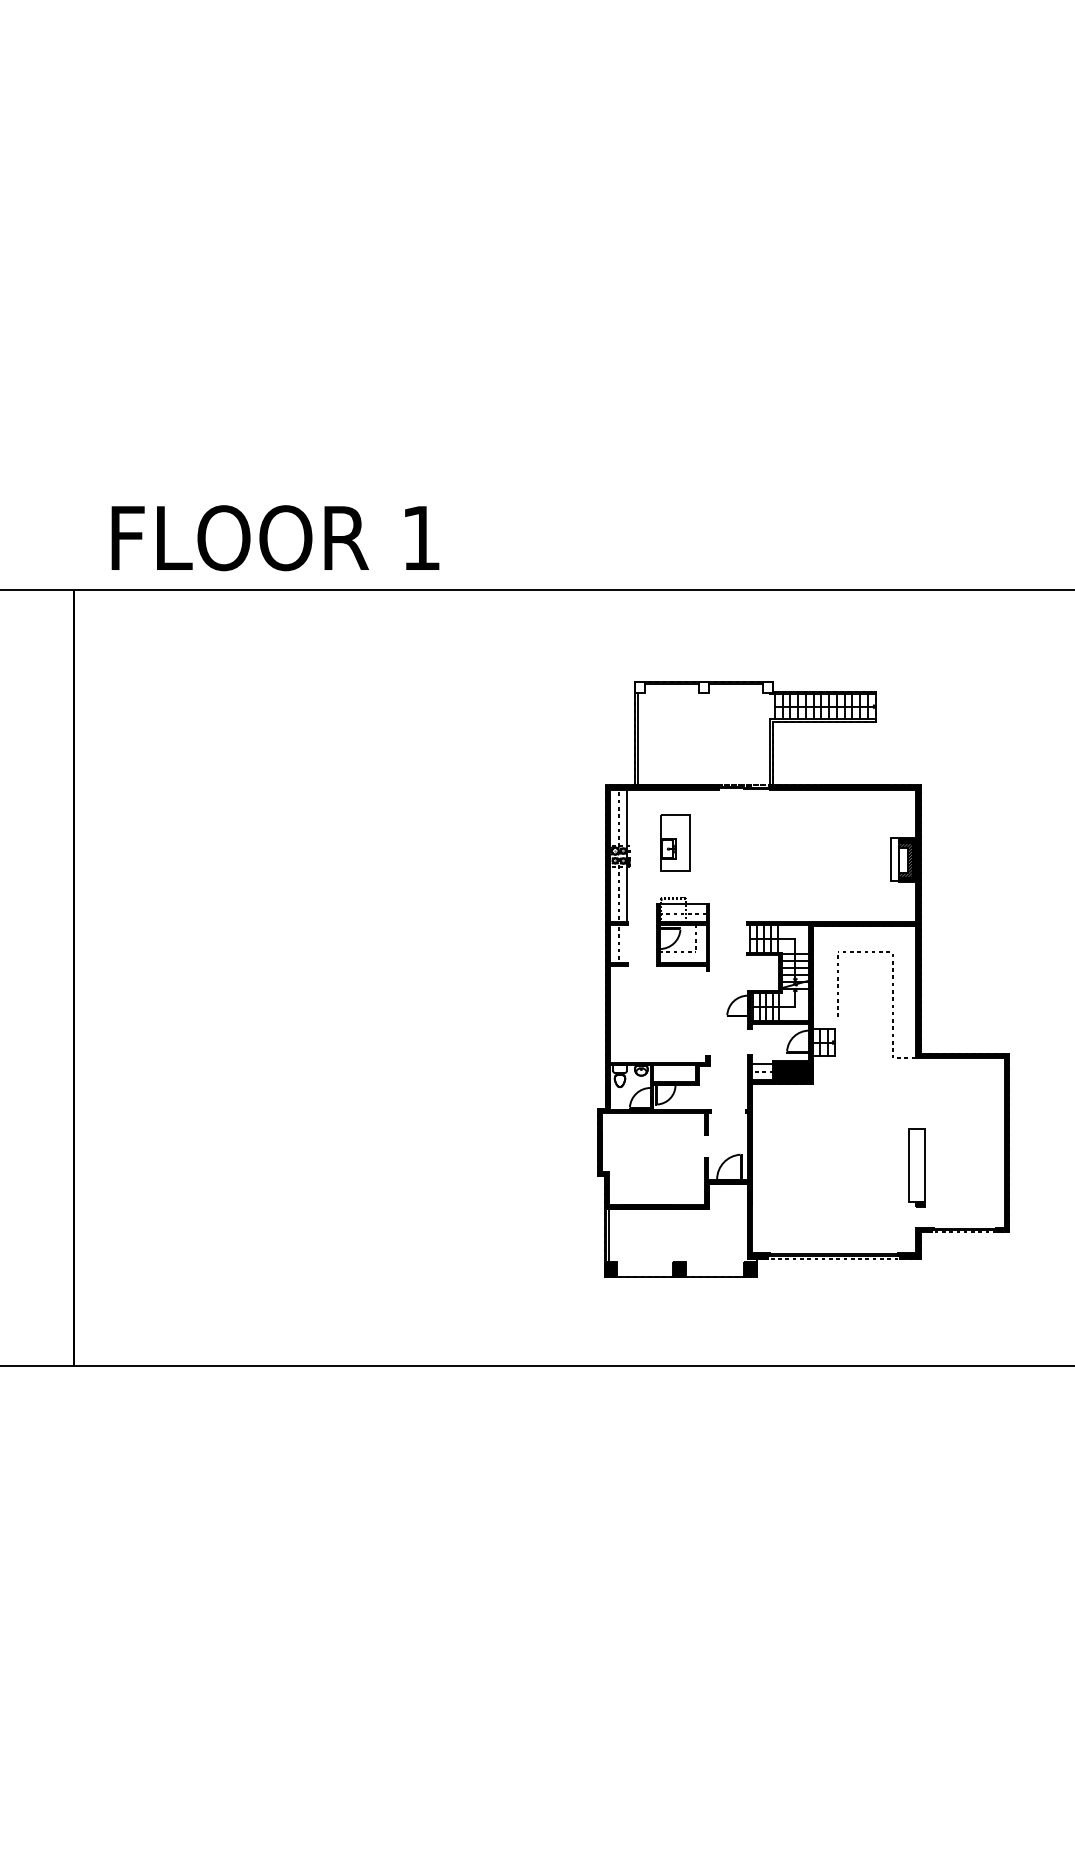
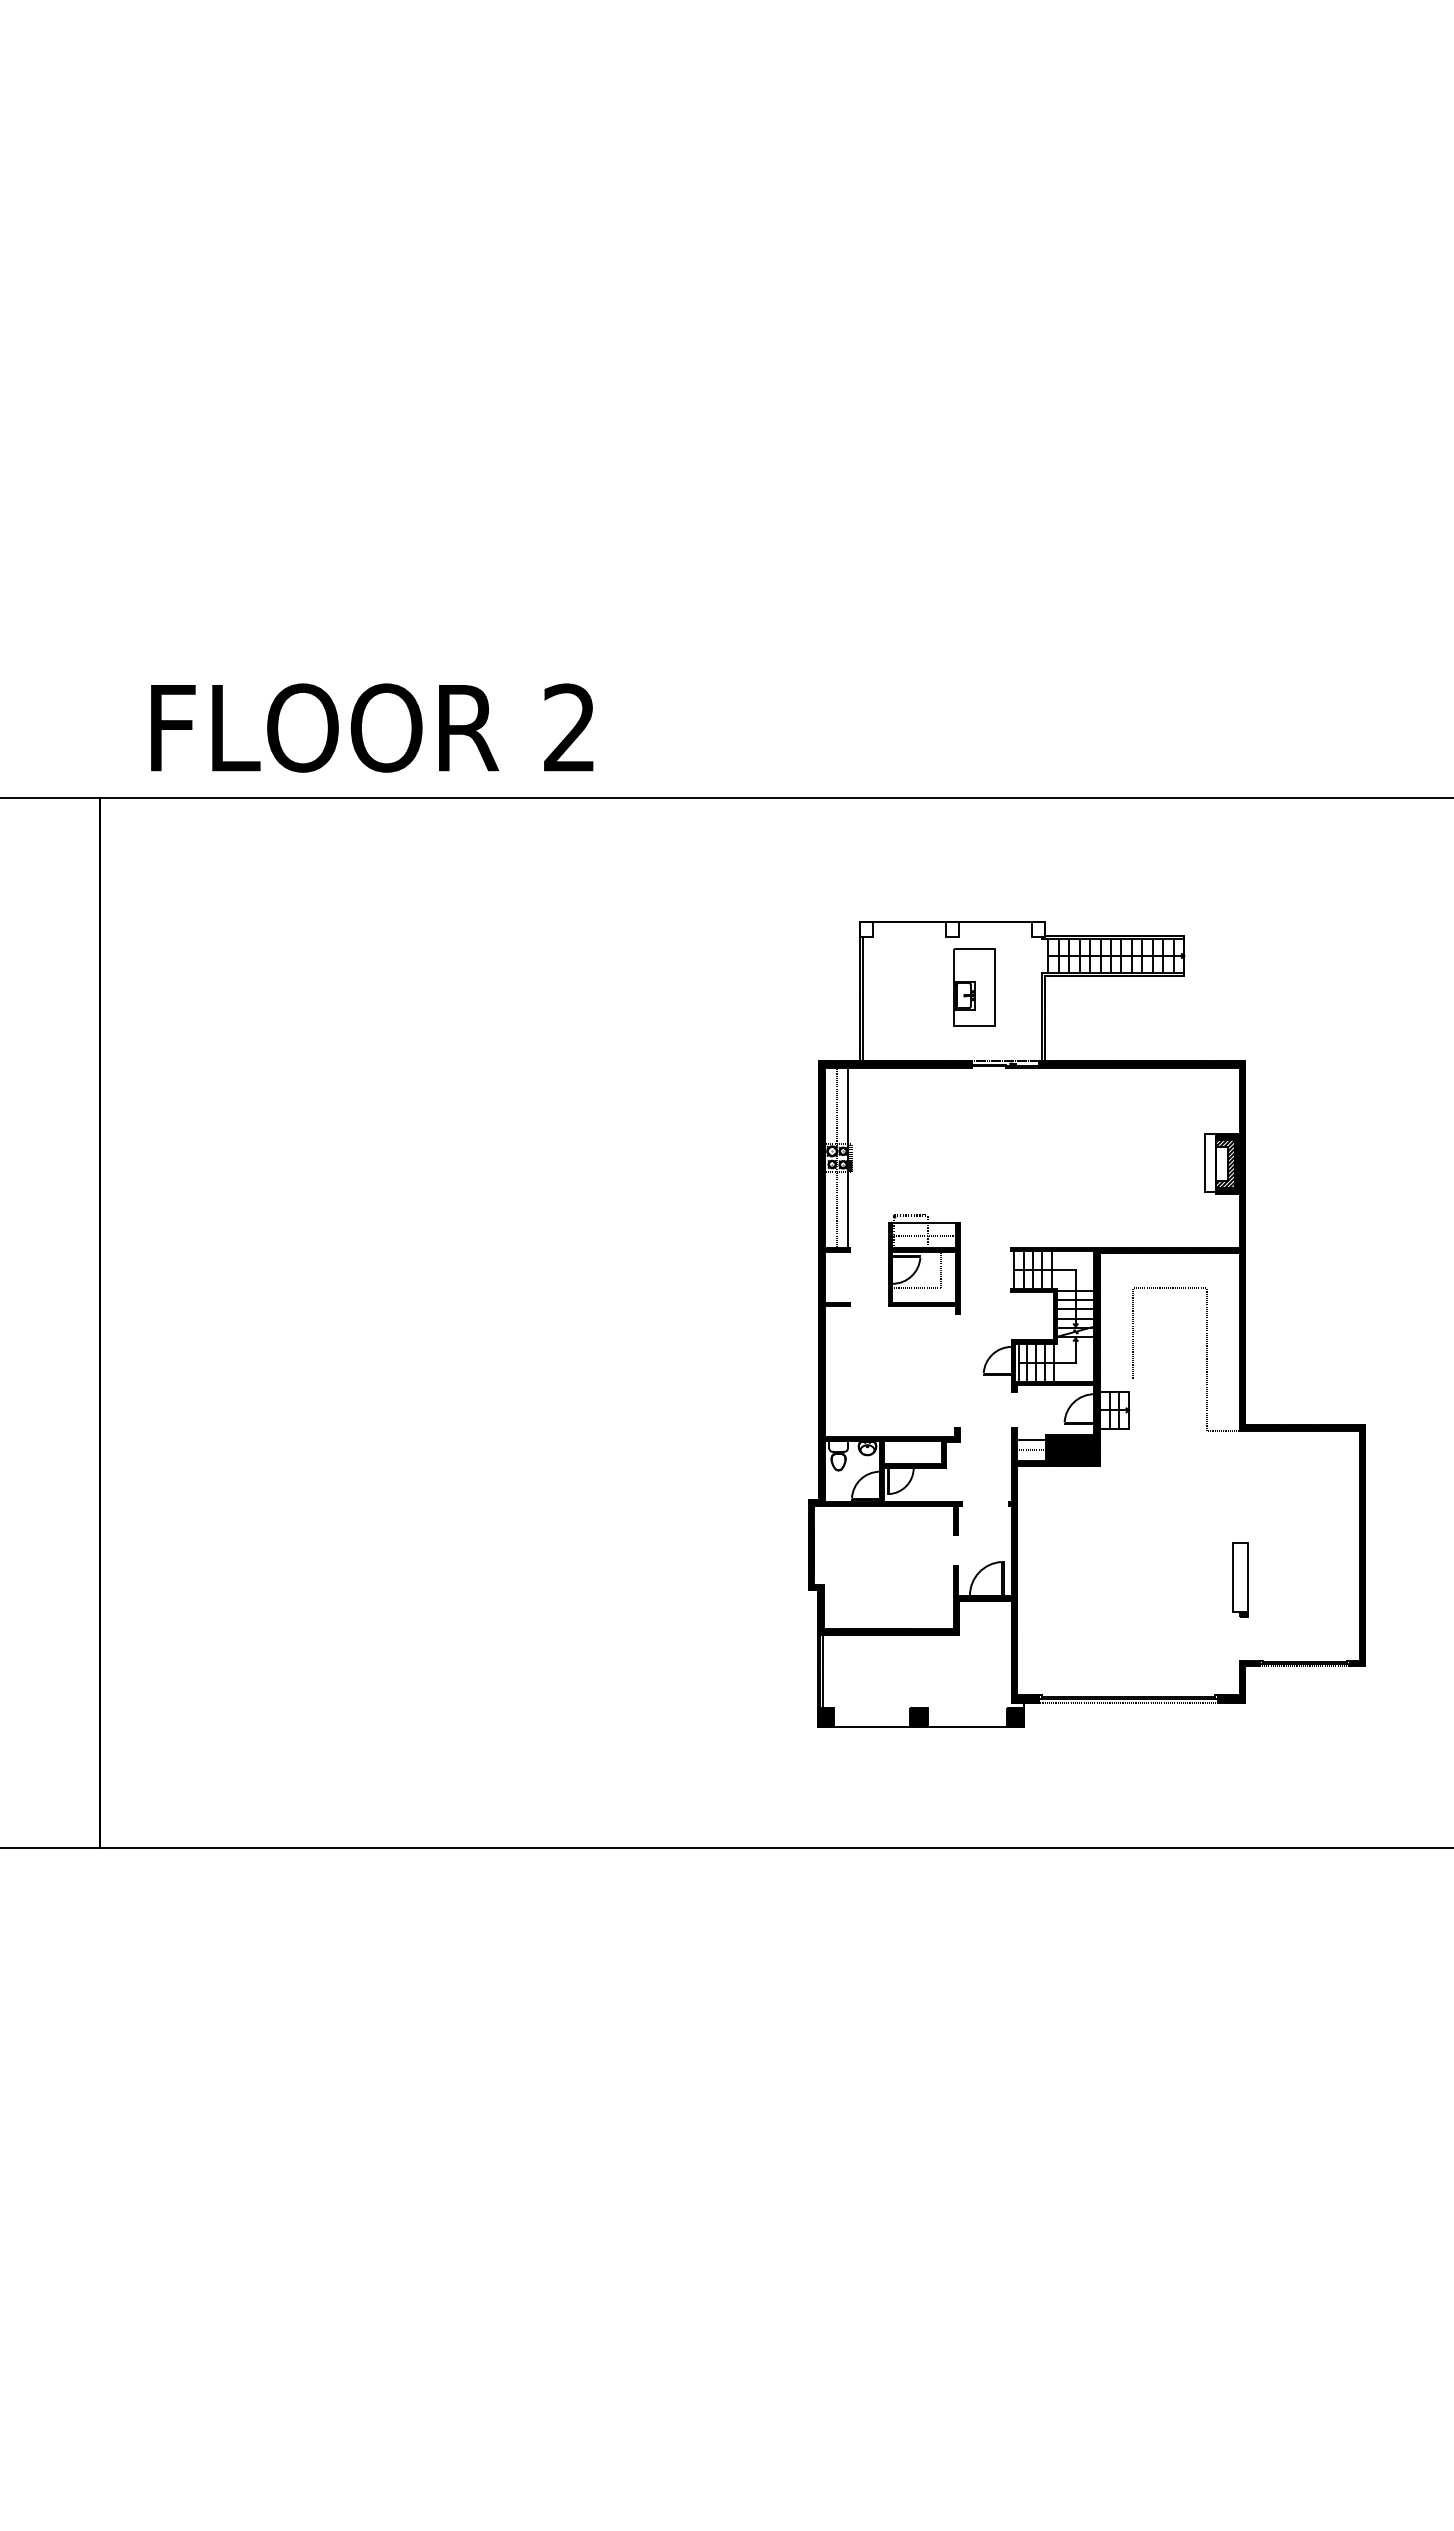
text: (421, 537) -> (569, 727), 1 -> 2
line: (671, 684) -> (908, 925), removed
line: (736, 684) -> (995, 925), removed
part: (675, 843) -> (974, 987), moved
line: (619, 943) -> (837, 1276), removed
part: (917, 1167) -> (1240, 1579), size x0.7

